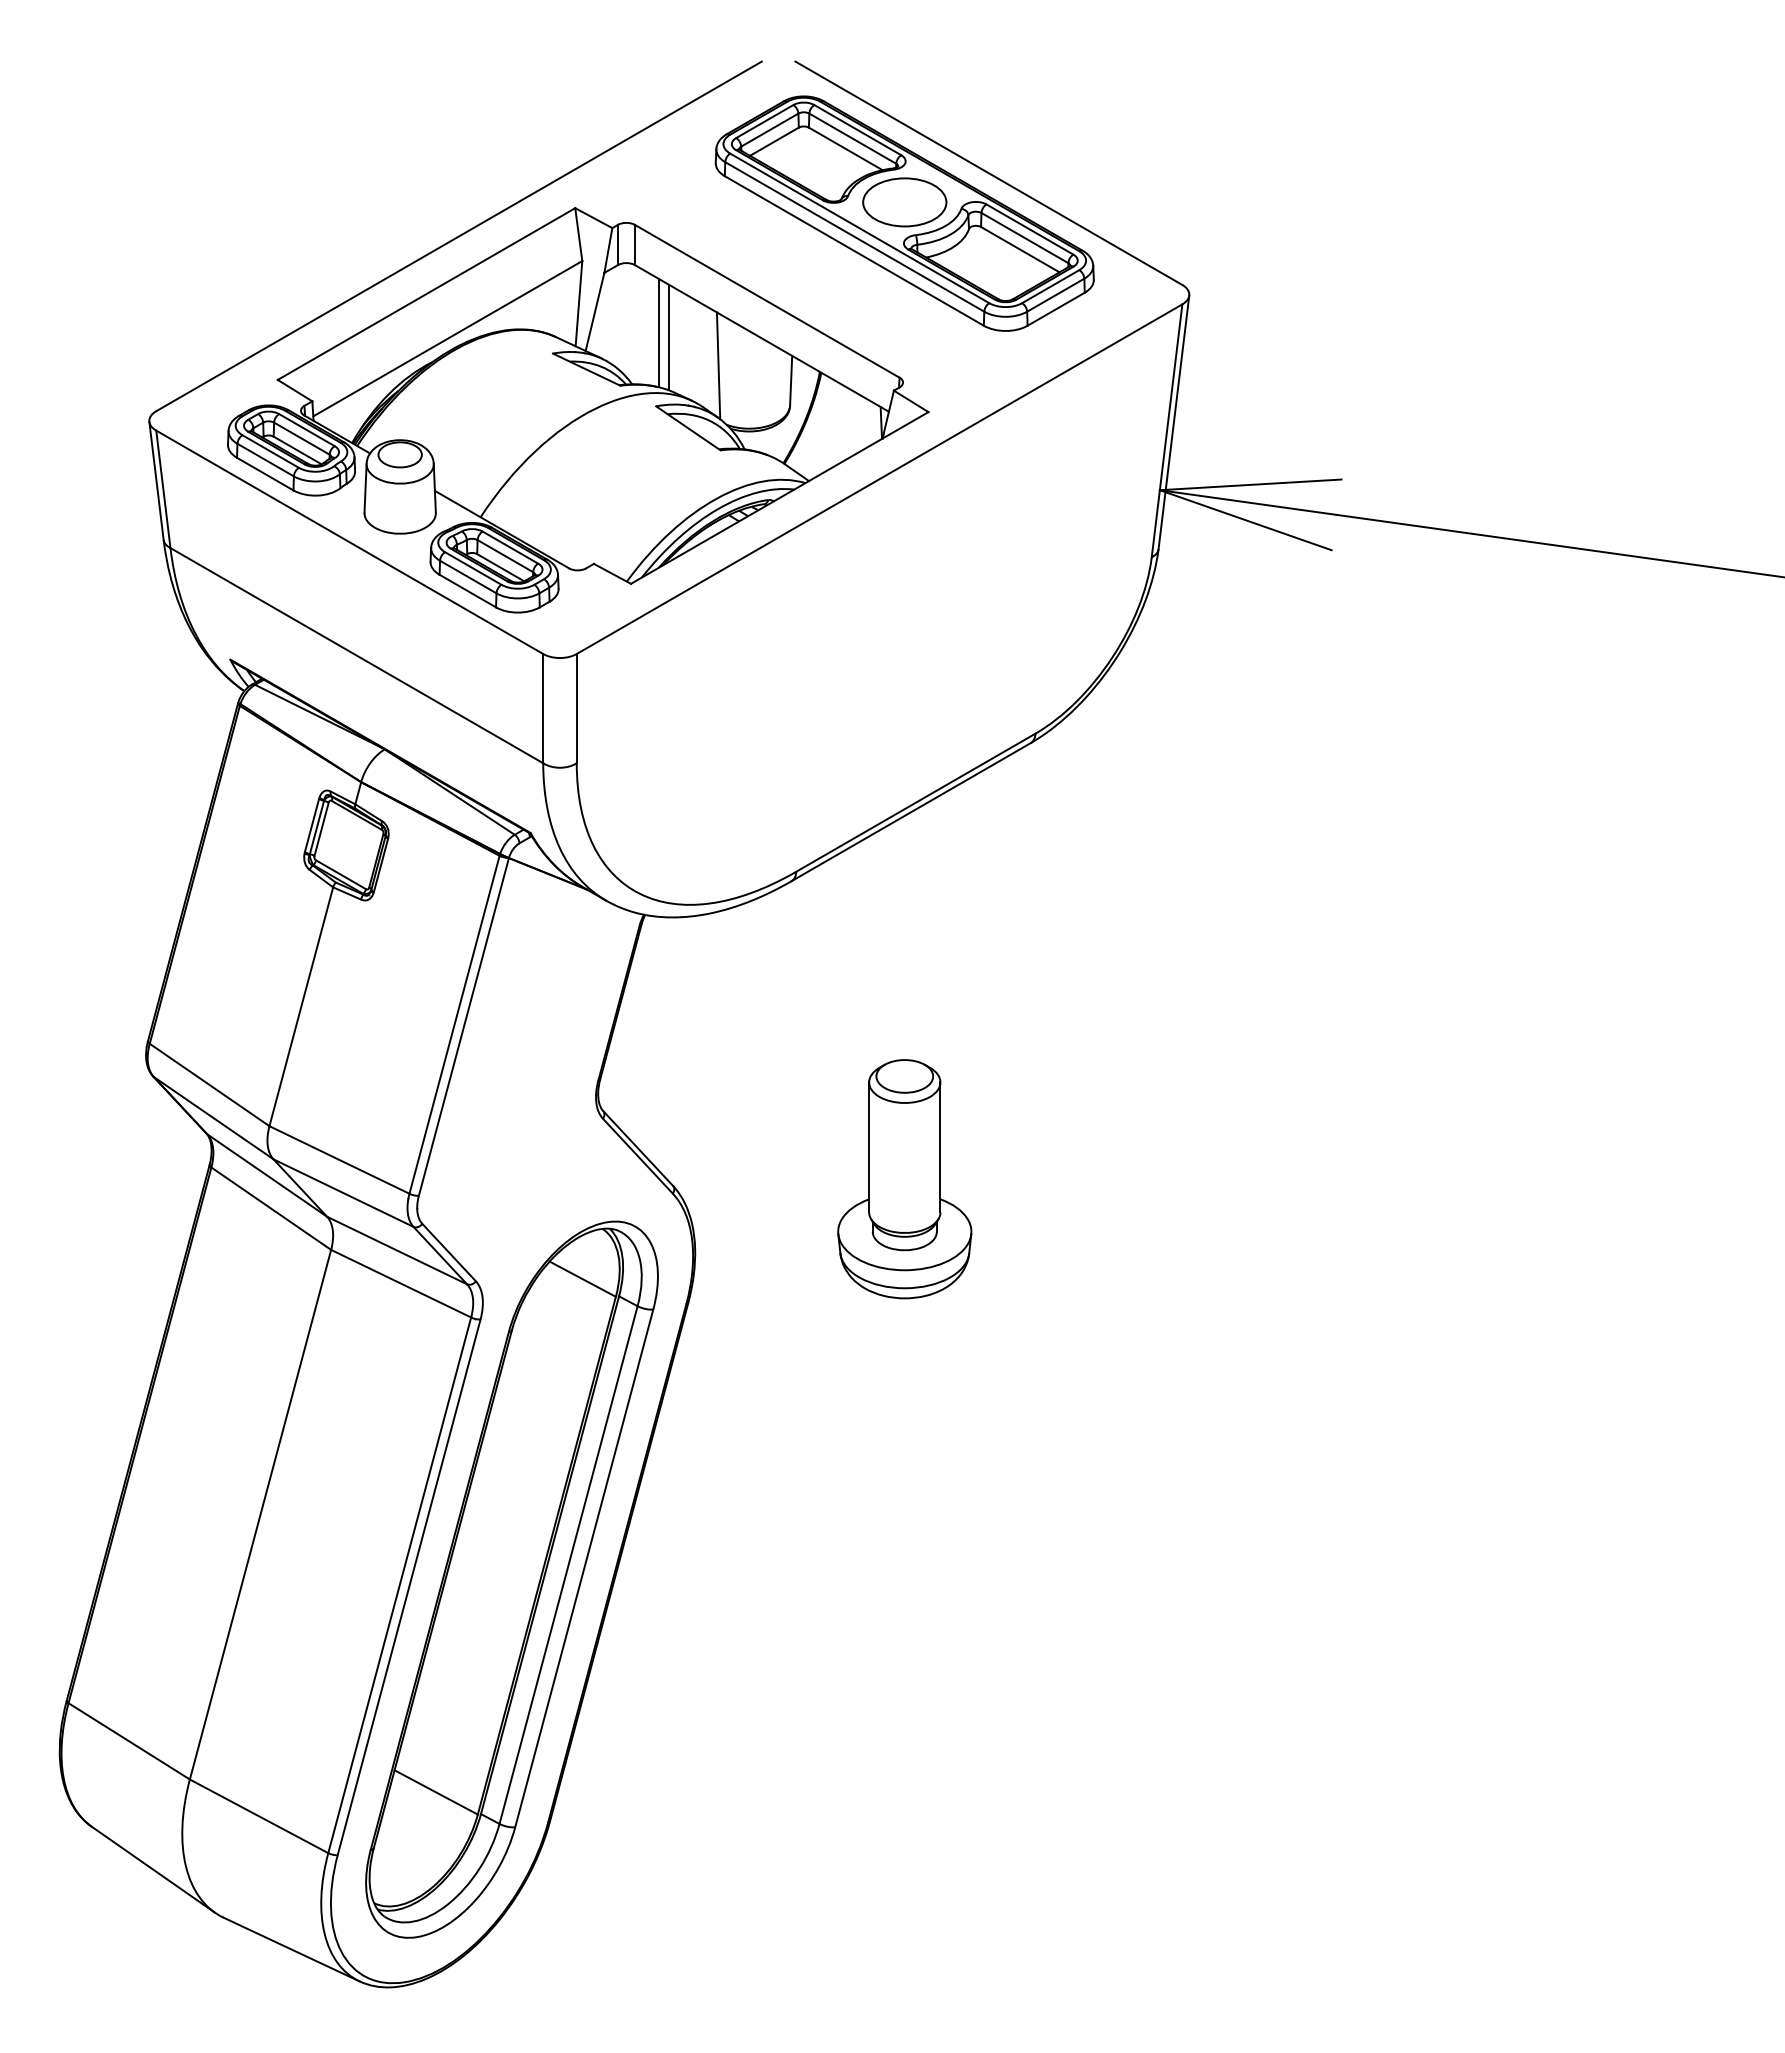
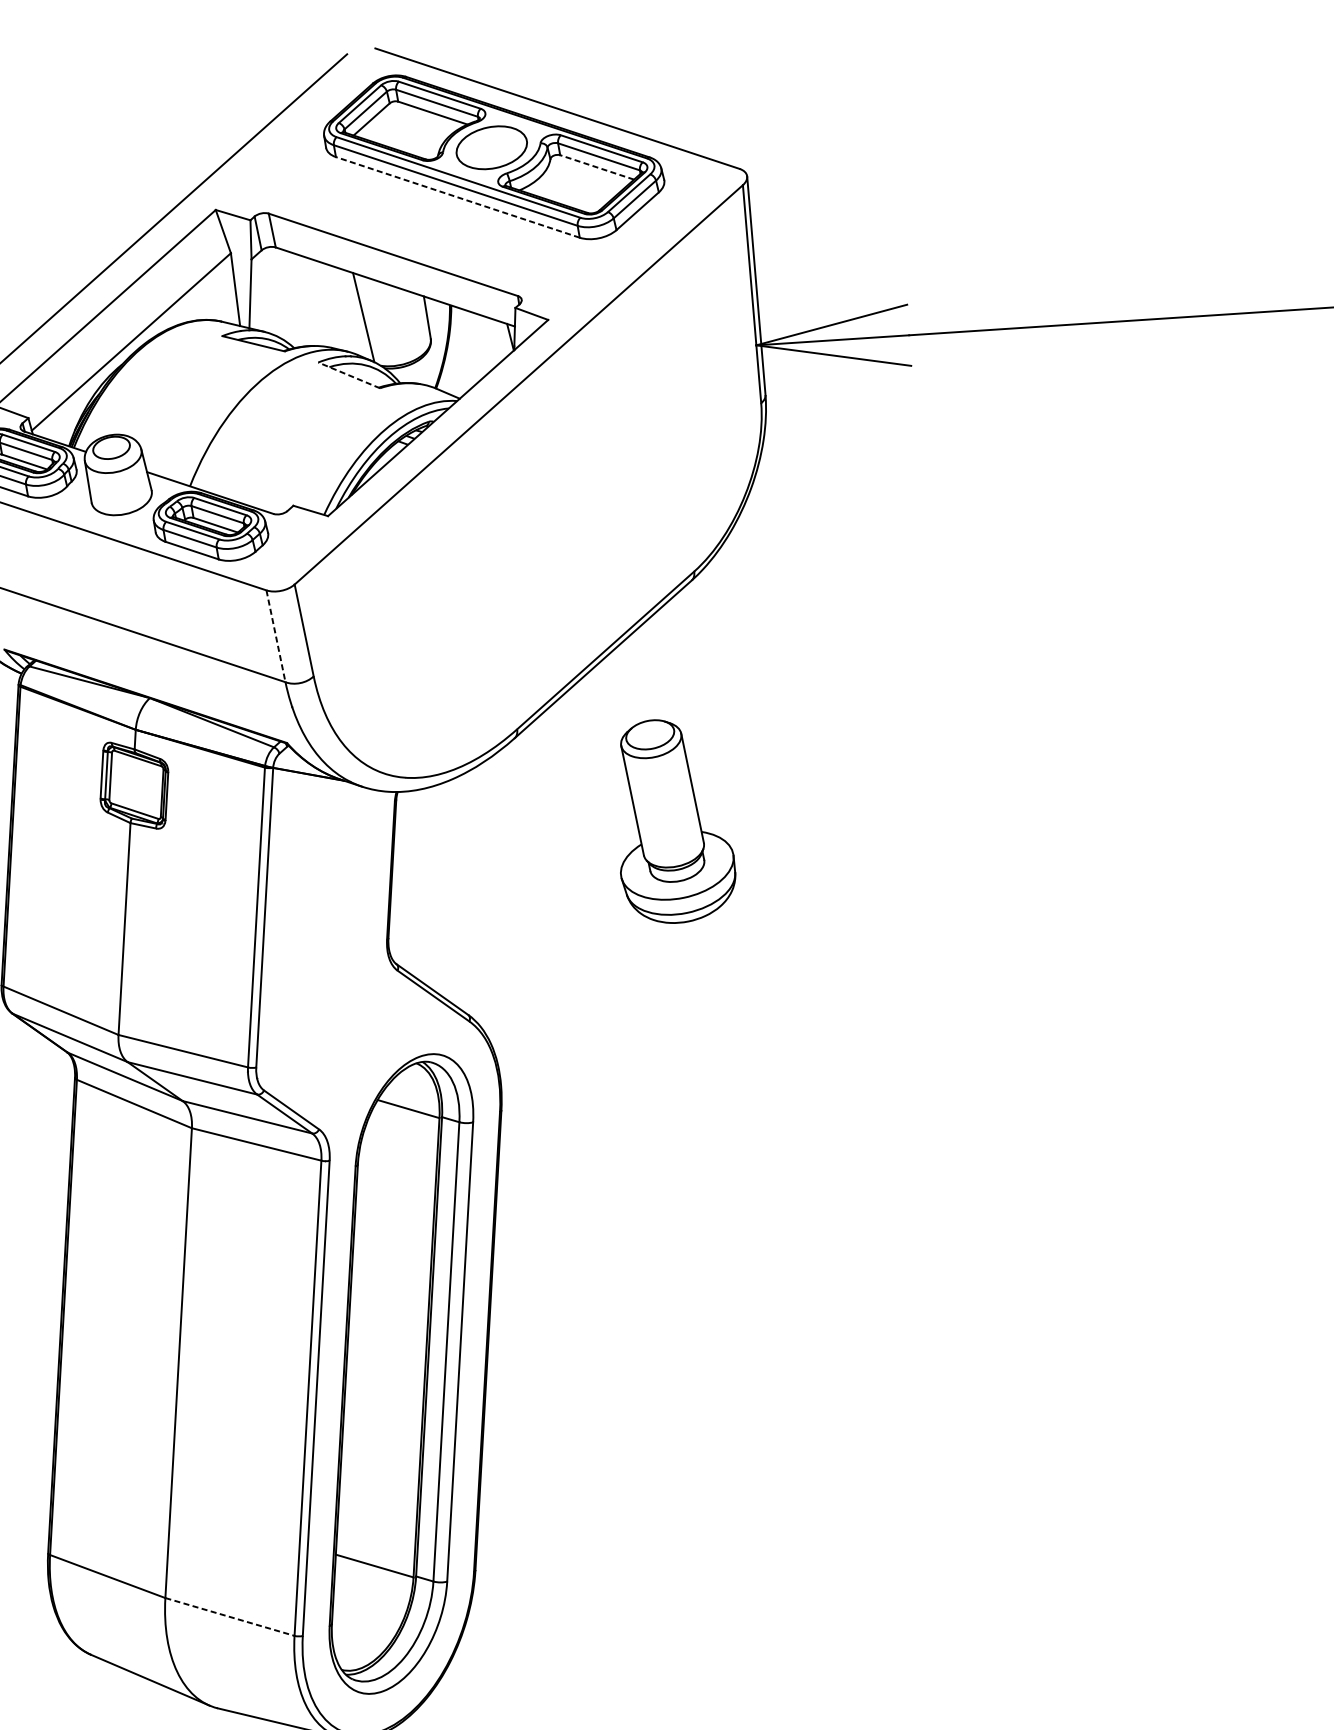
line: (1019, 249) -> (596, 167), solid -> dashed
line: (854, 250) -> (457, 196), solid -> dashed
line: (659, 333) -> (308, 300), removed
line: (669, 337) -> (317, 302), removed
line: (688, 428) -> (349, 375), solid -> dashed
line: (543, 708) -> (276, 636), solid -> dashed
part: (904, 1179) -> (667, 821), moved
line: (259, 1816) -> (230, 1617), solid -> dashed

